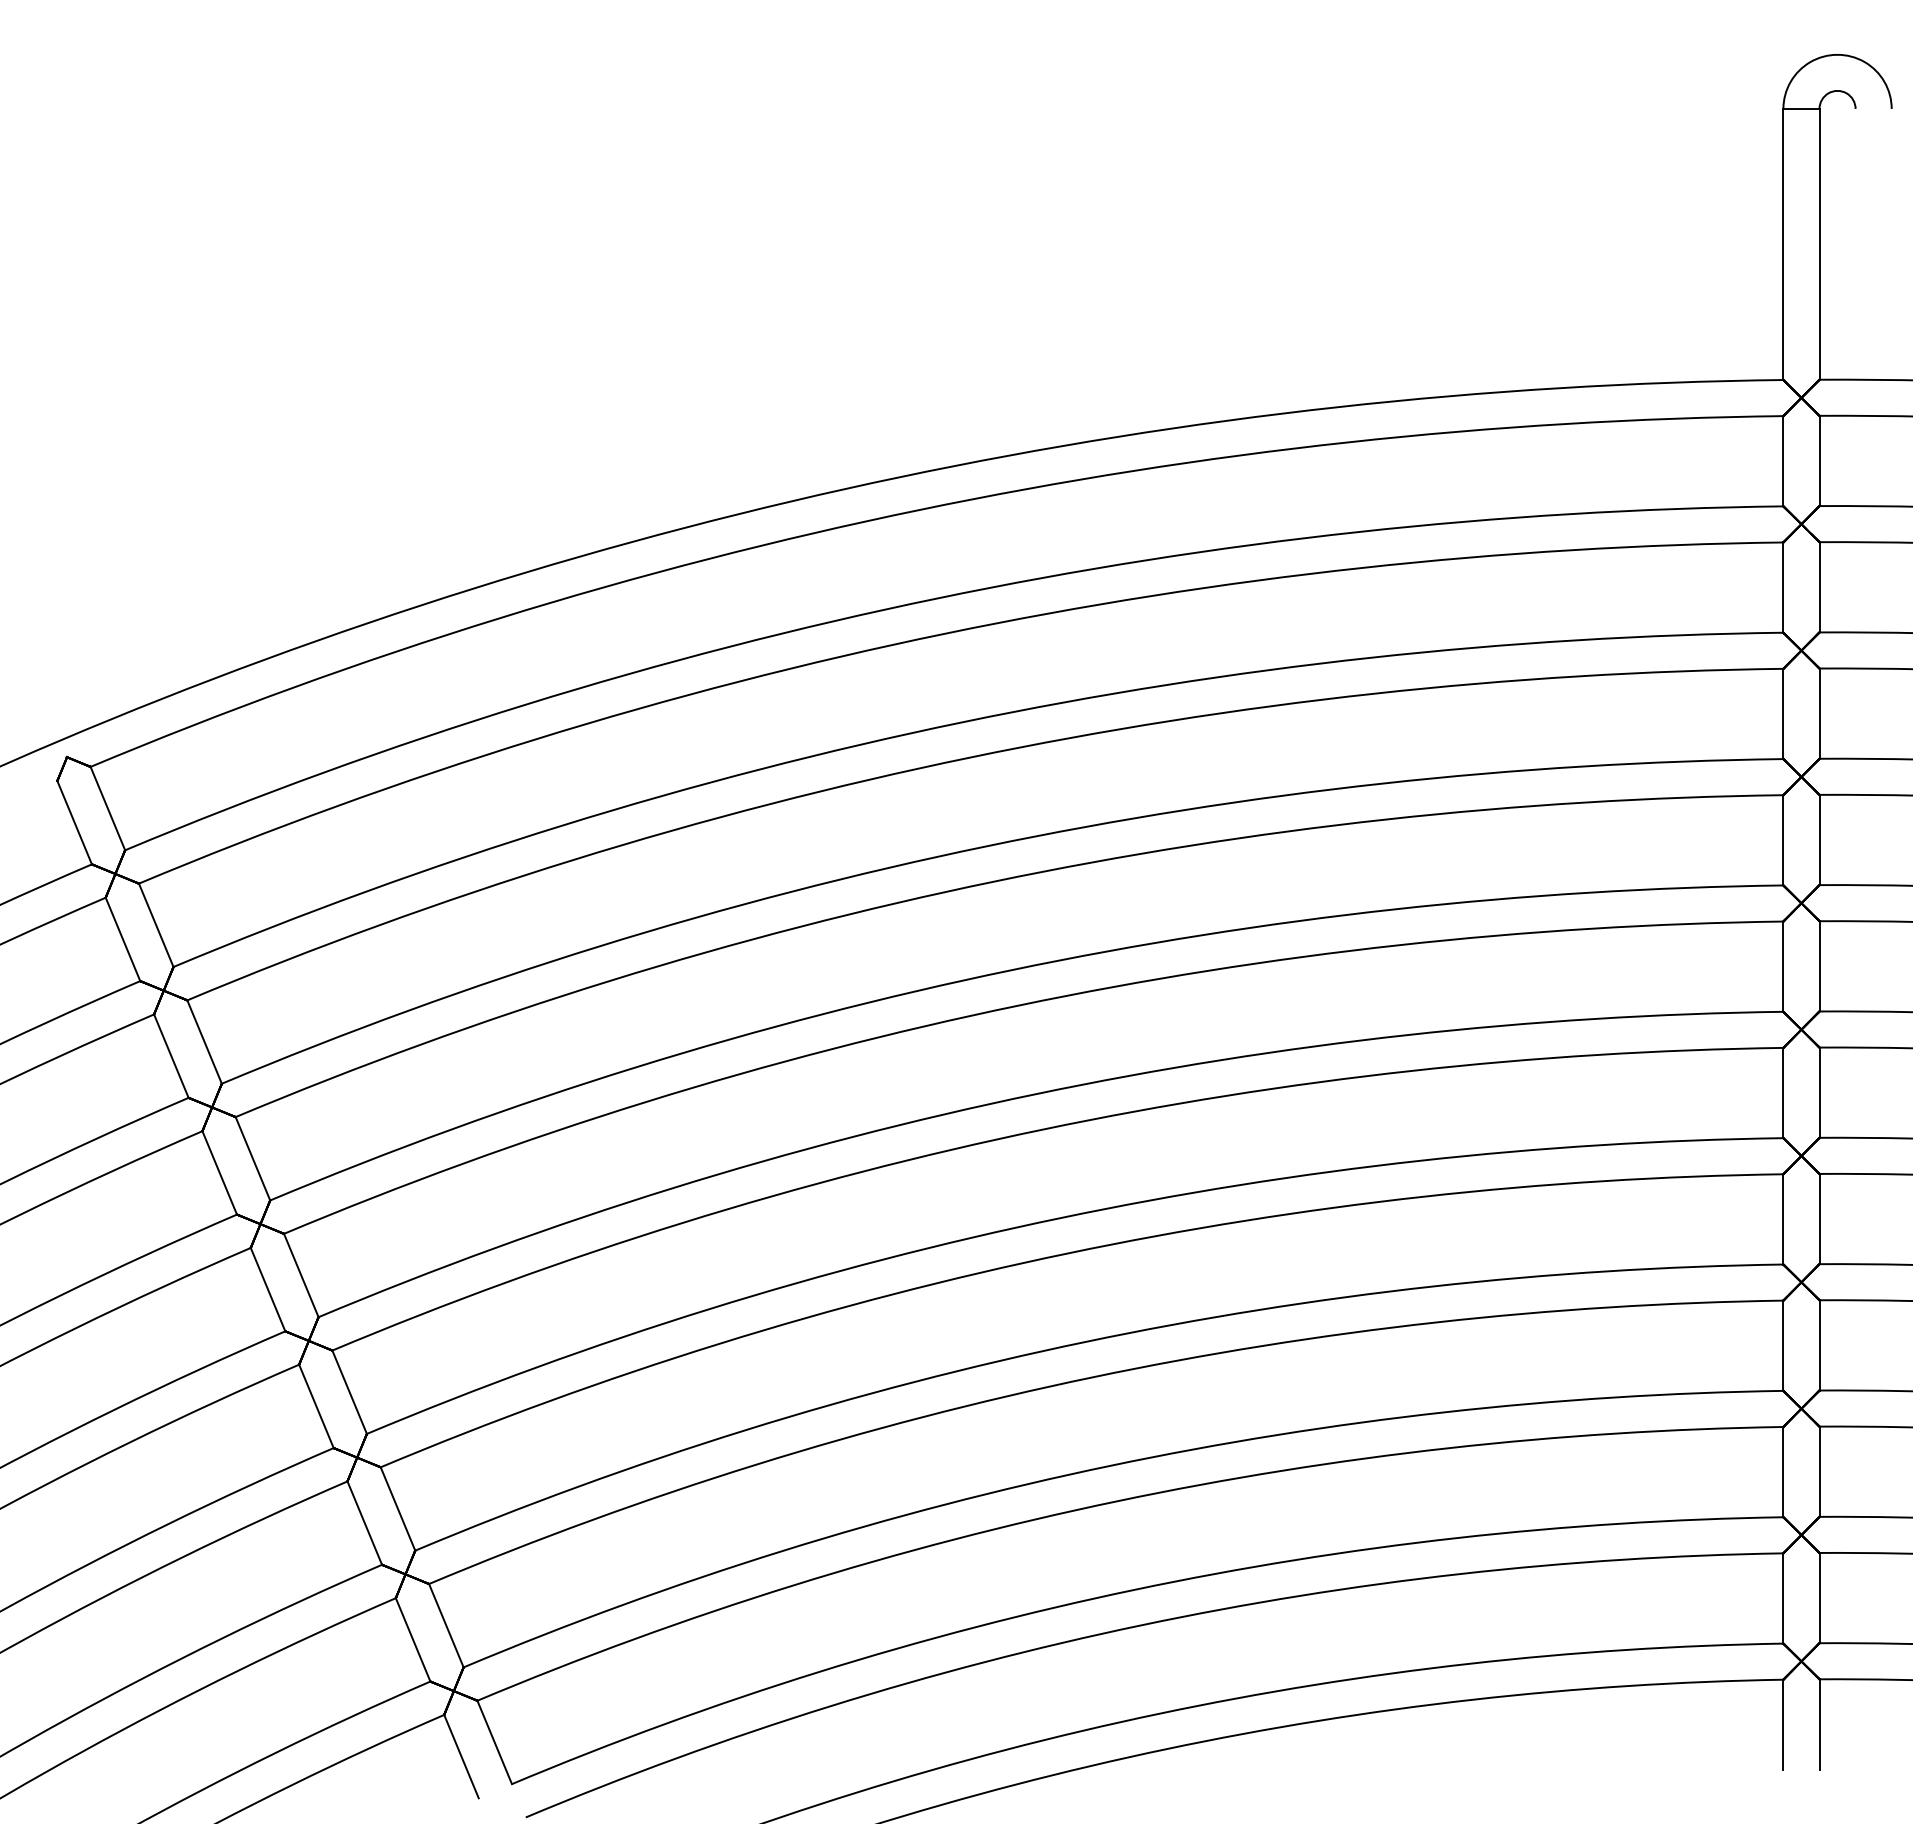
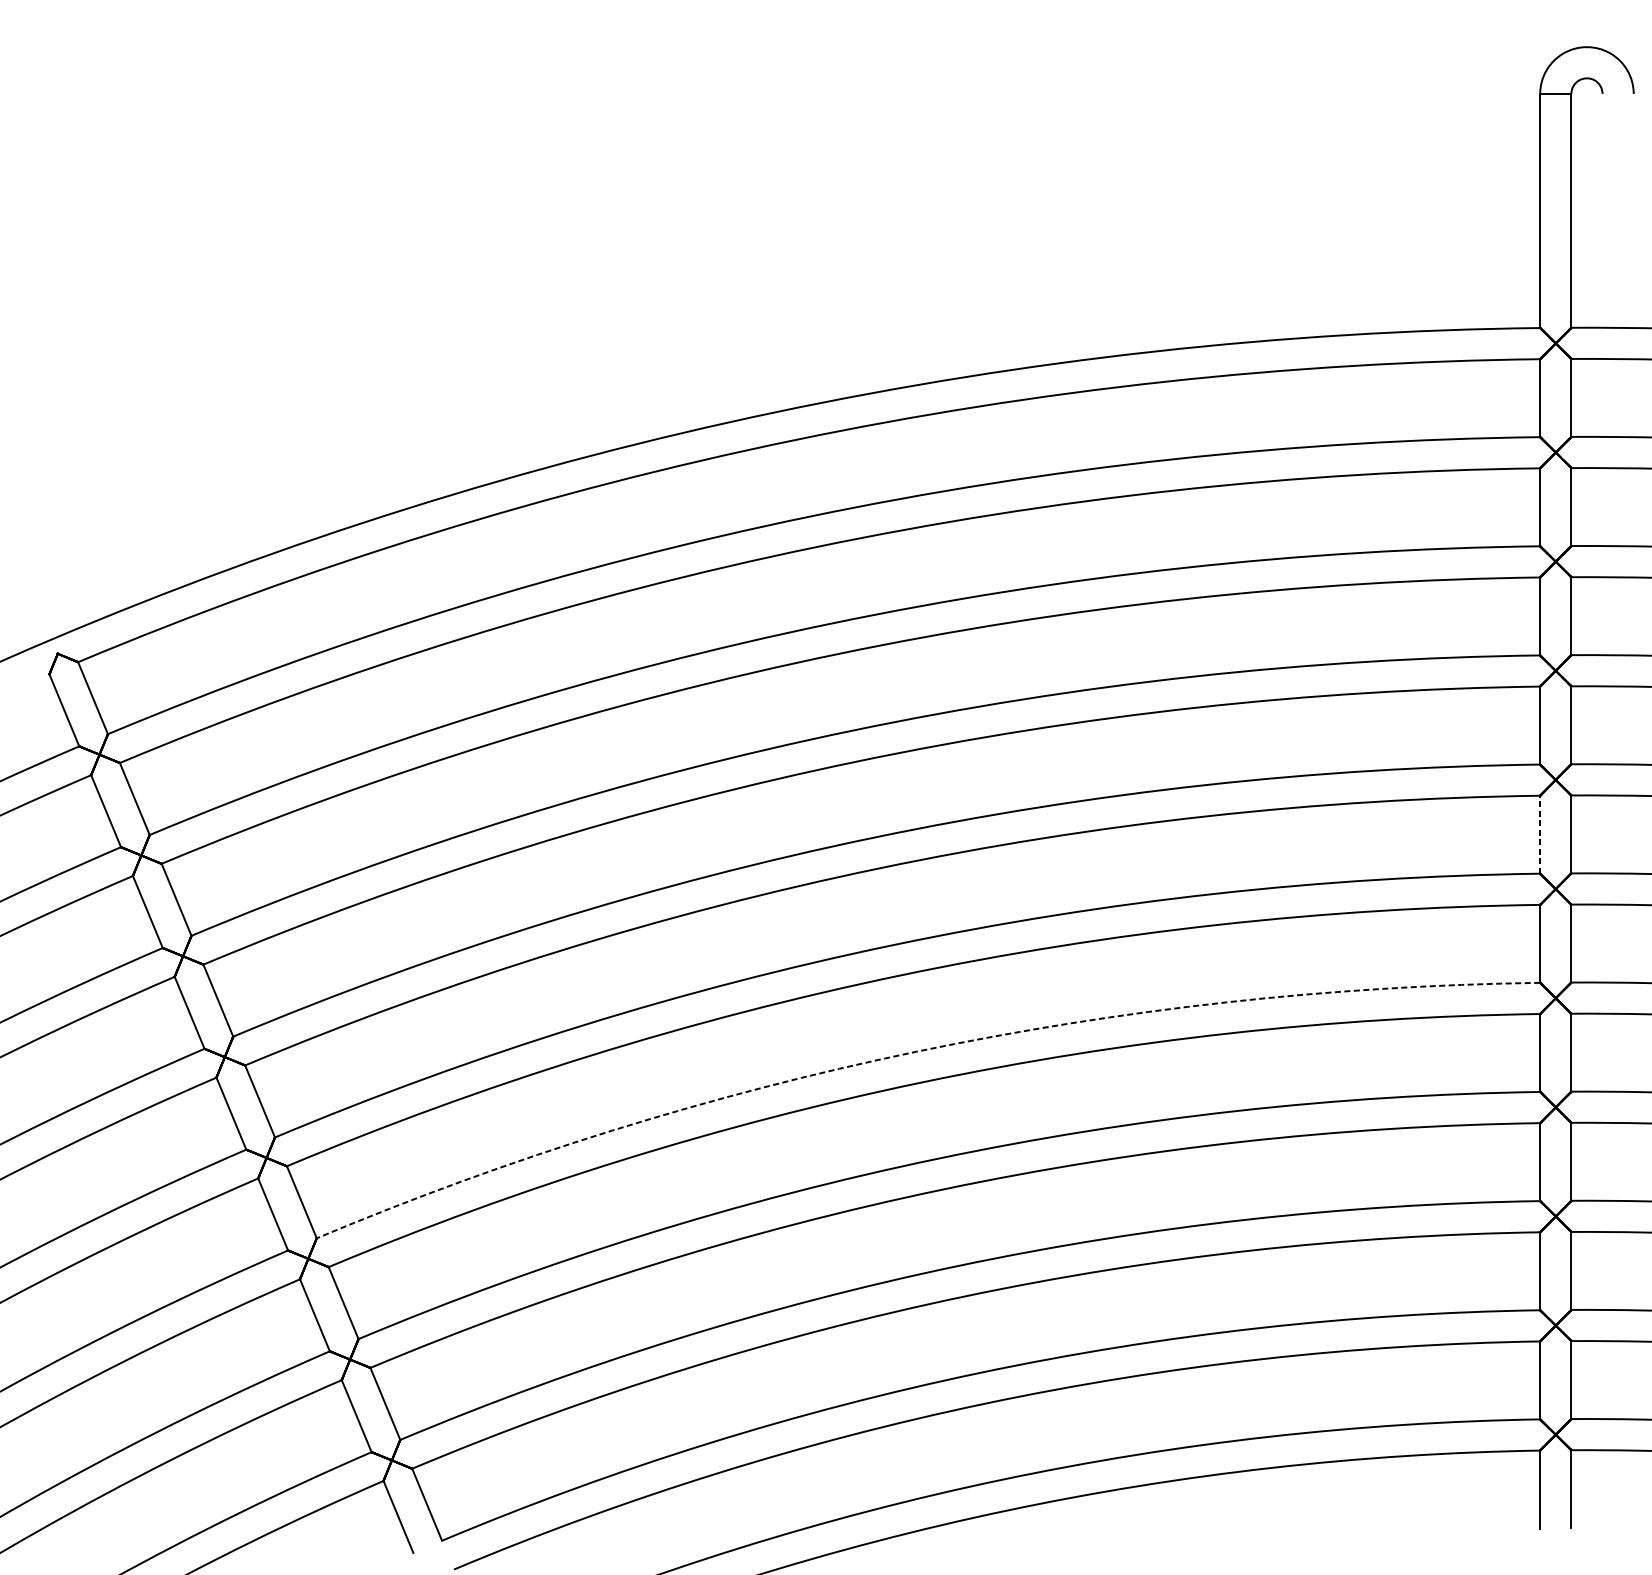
line: (1783, 966) -> (1540, 834), solid -> dashed
arc: (1060, 1218) -> (915, 1052), solid -> dashed

